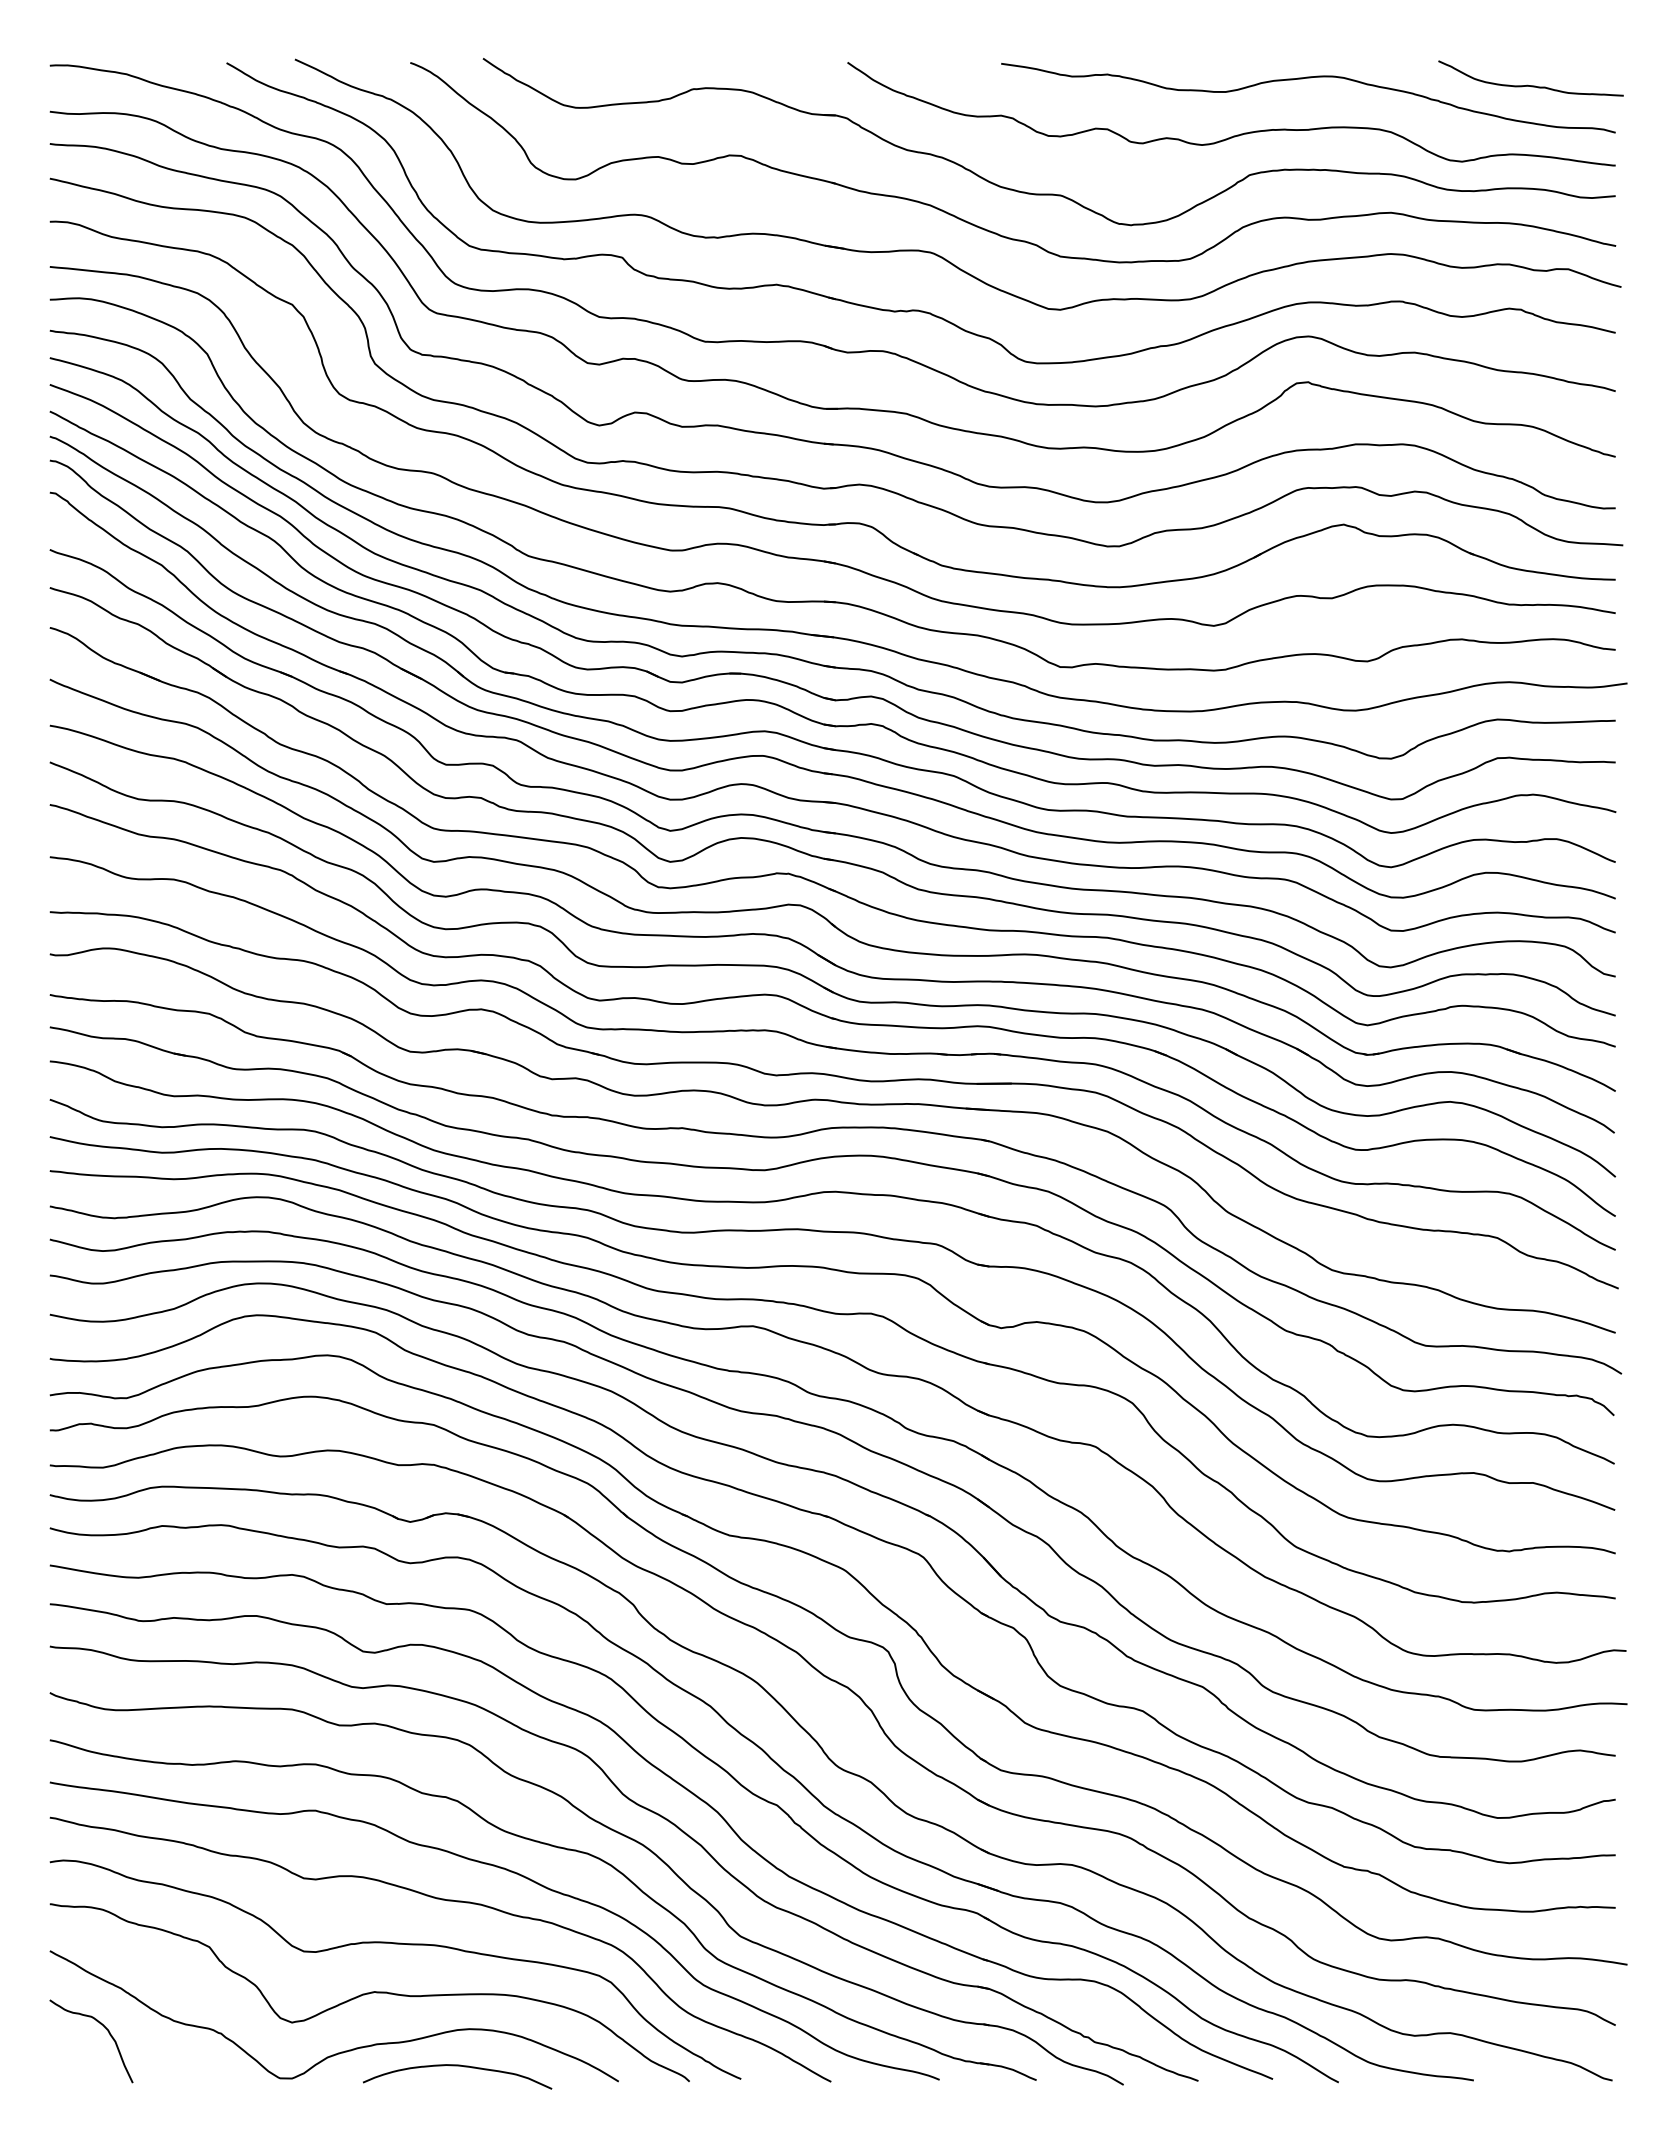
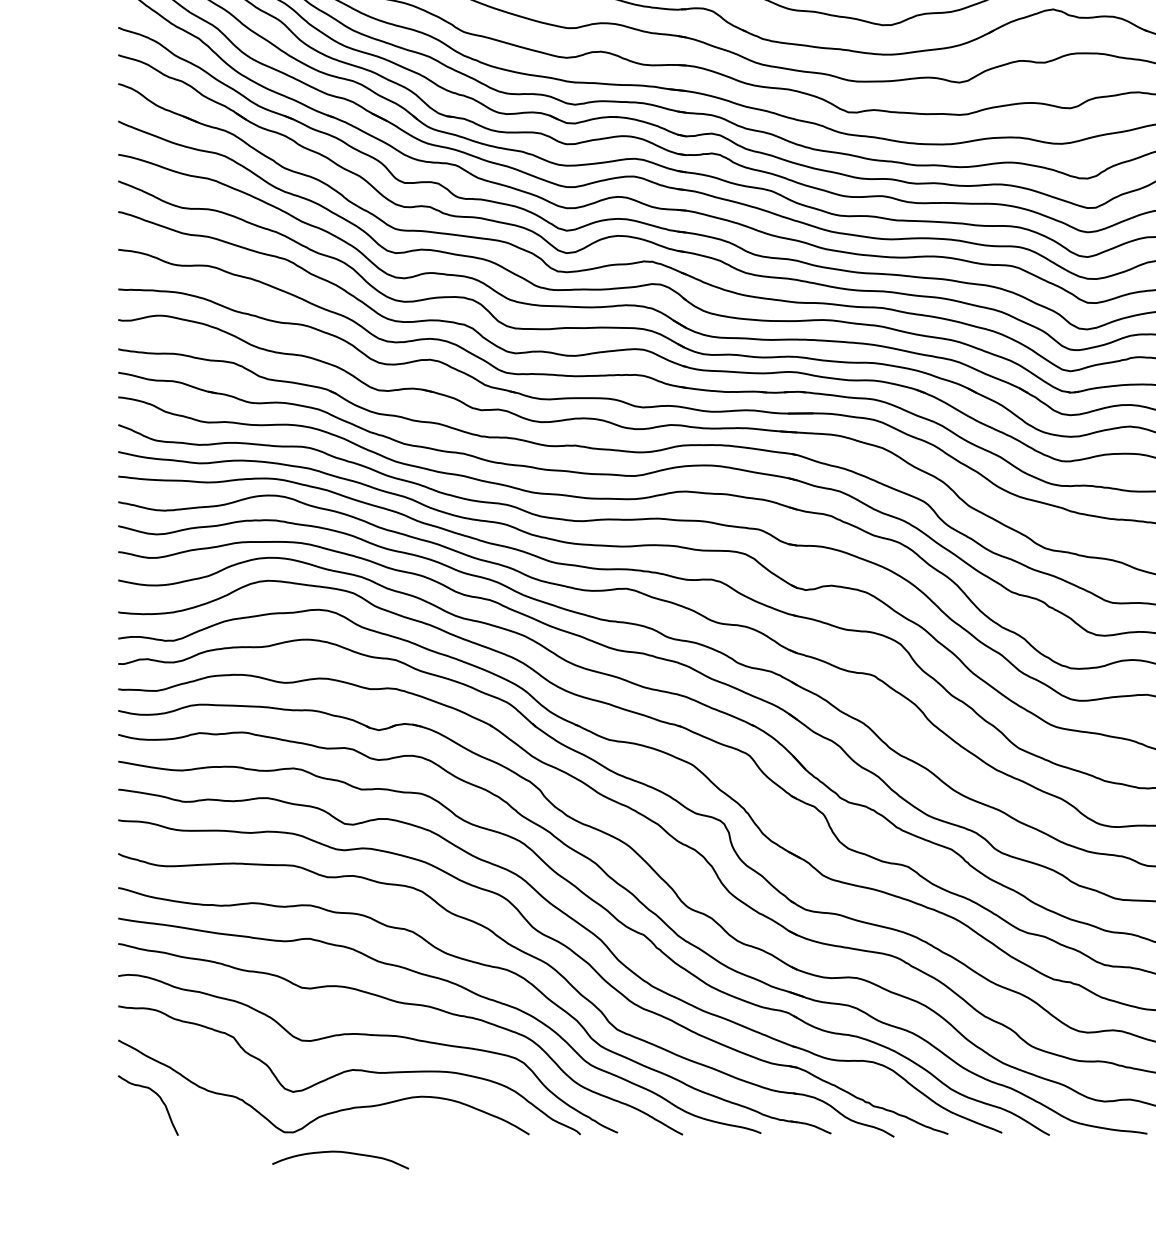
curve: (457, 2066) -> (340, 1152), moved

